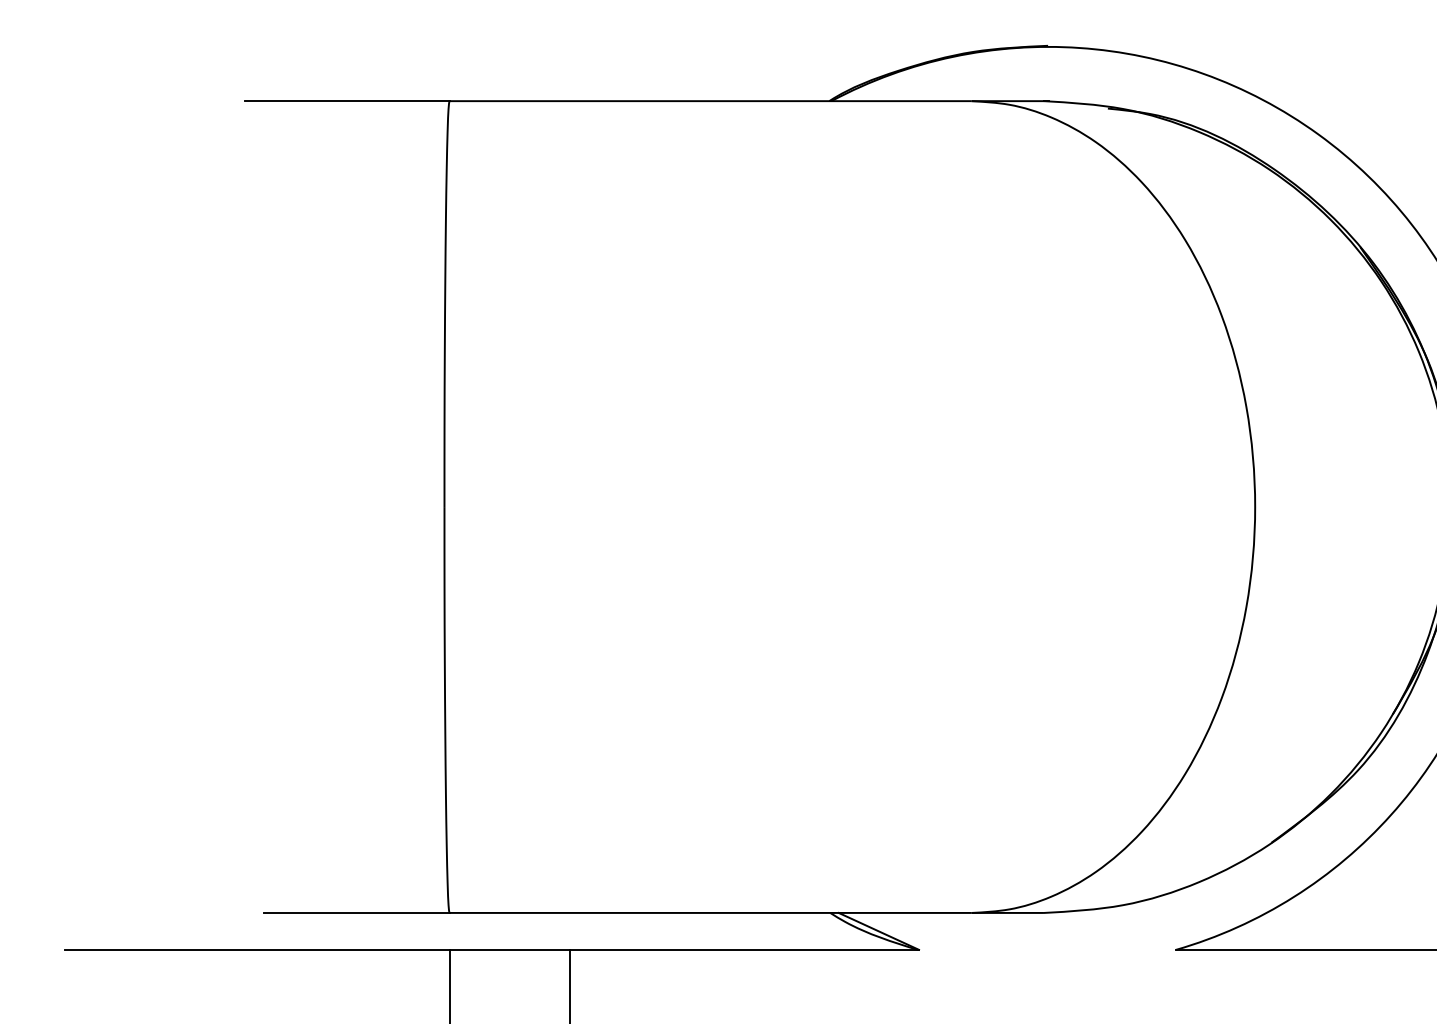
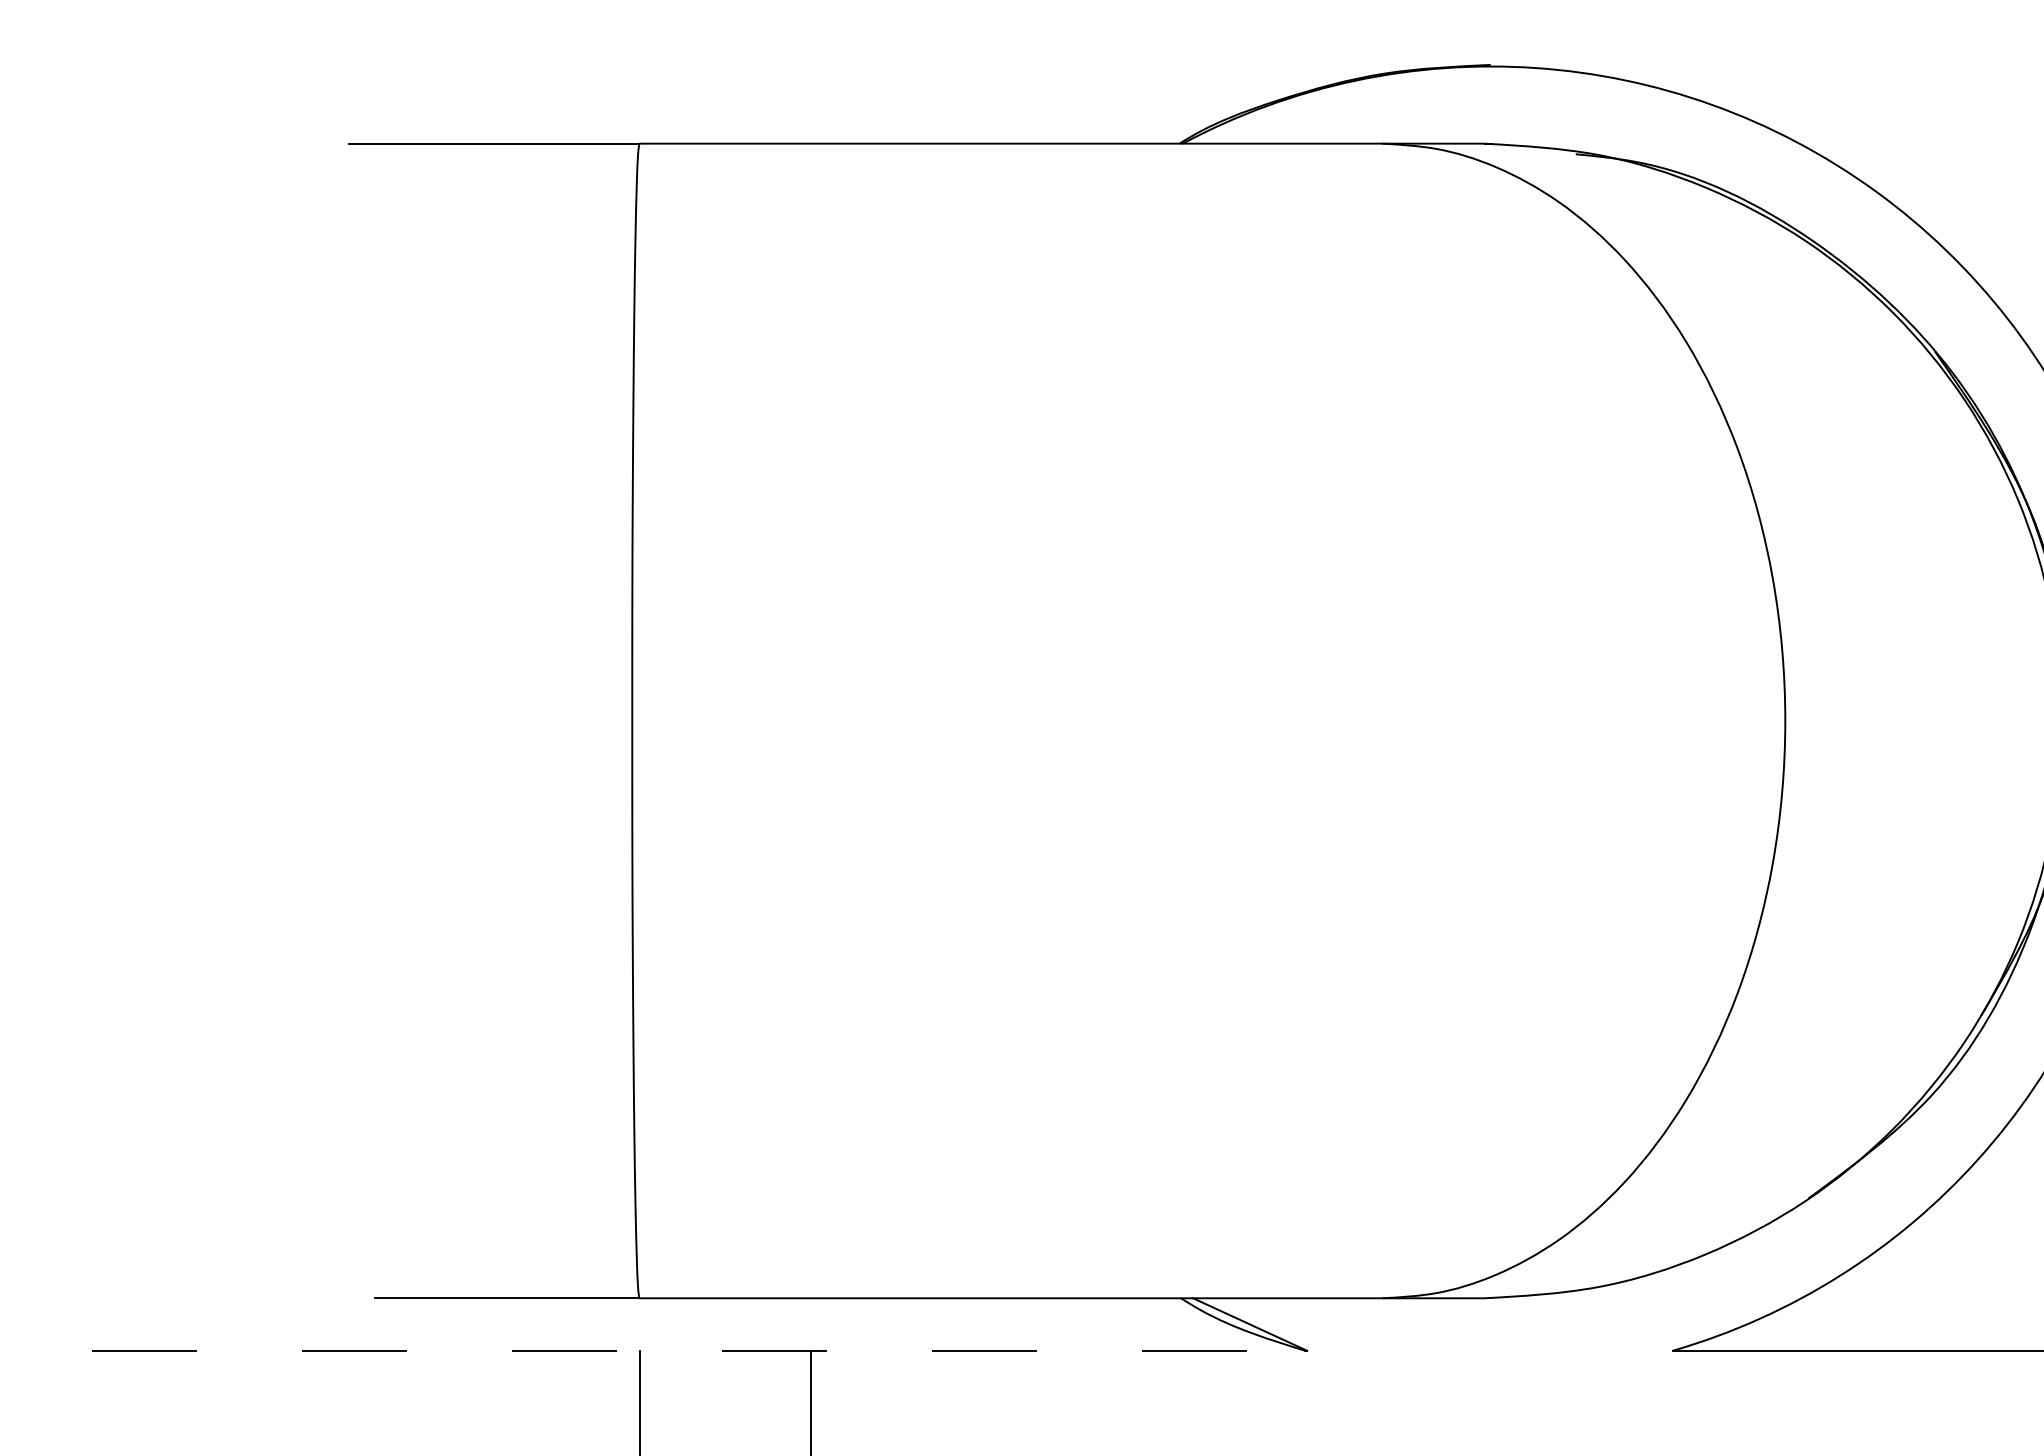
line: (491, 949) -> (699, 1350), solid -> dashed

